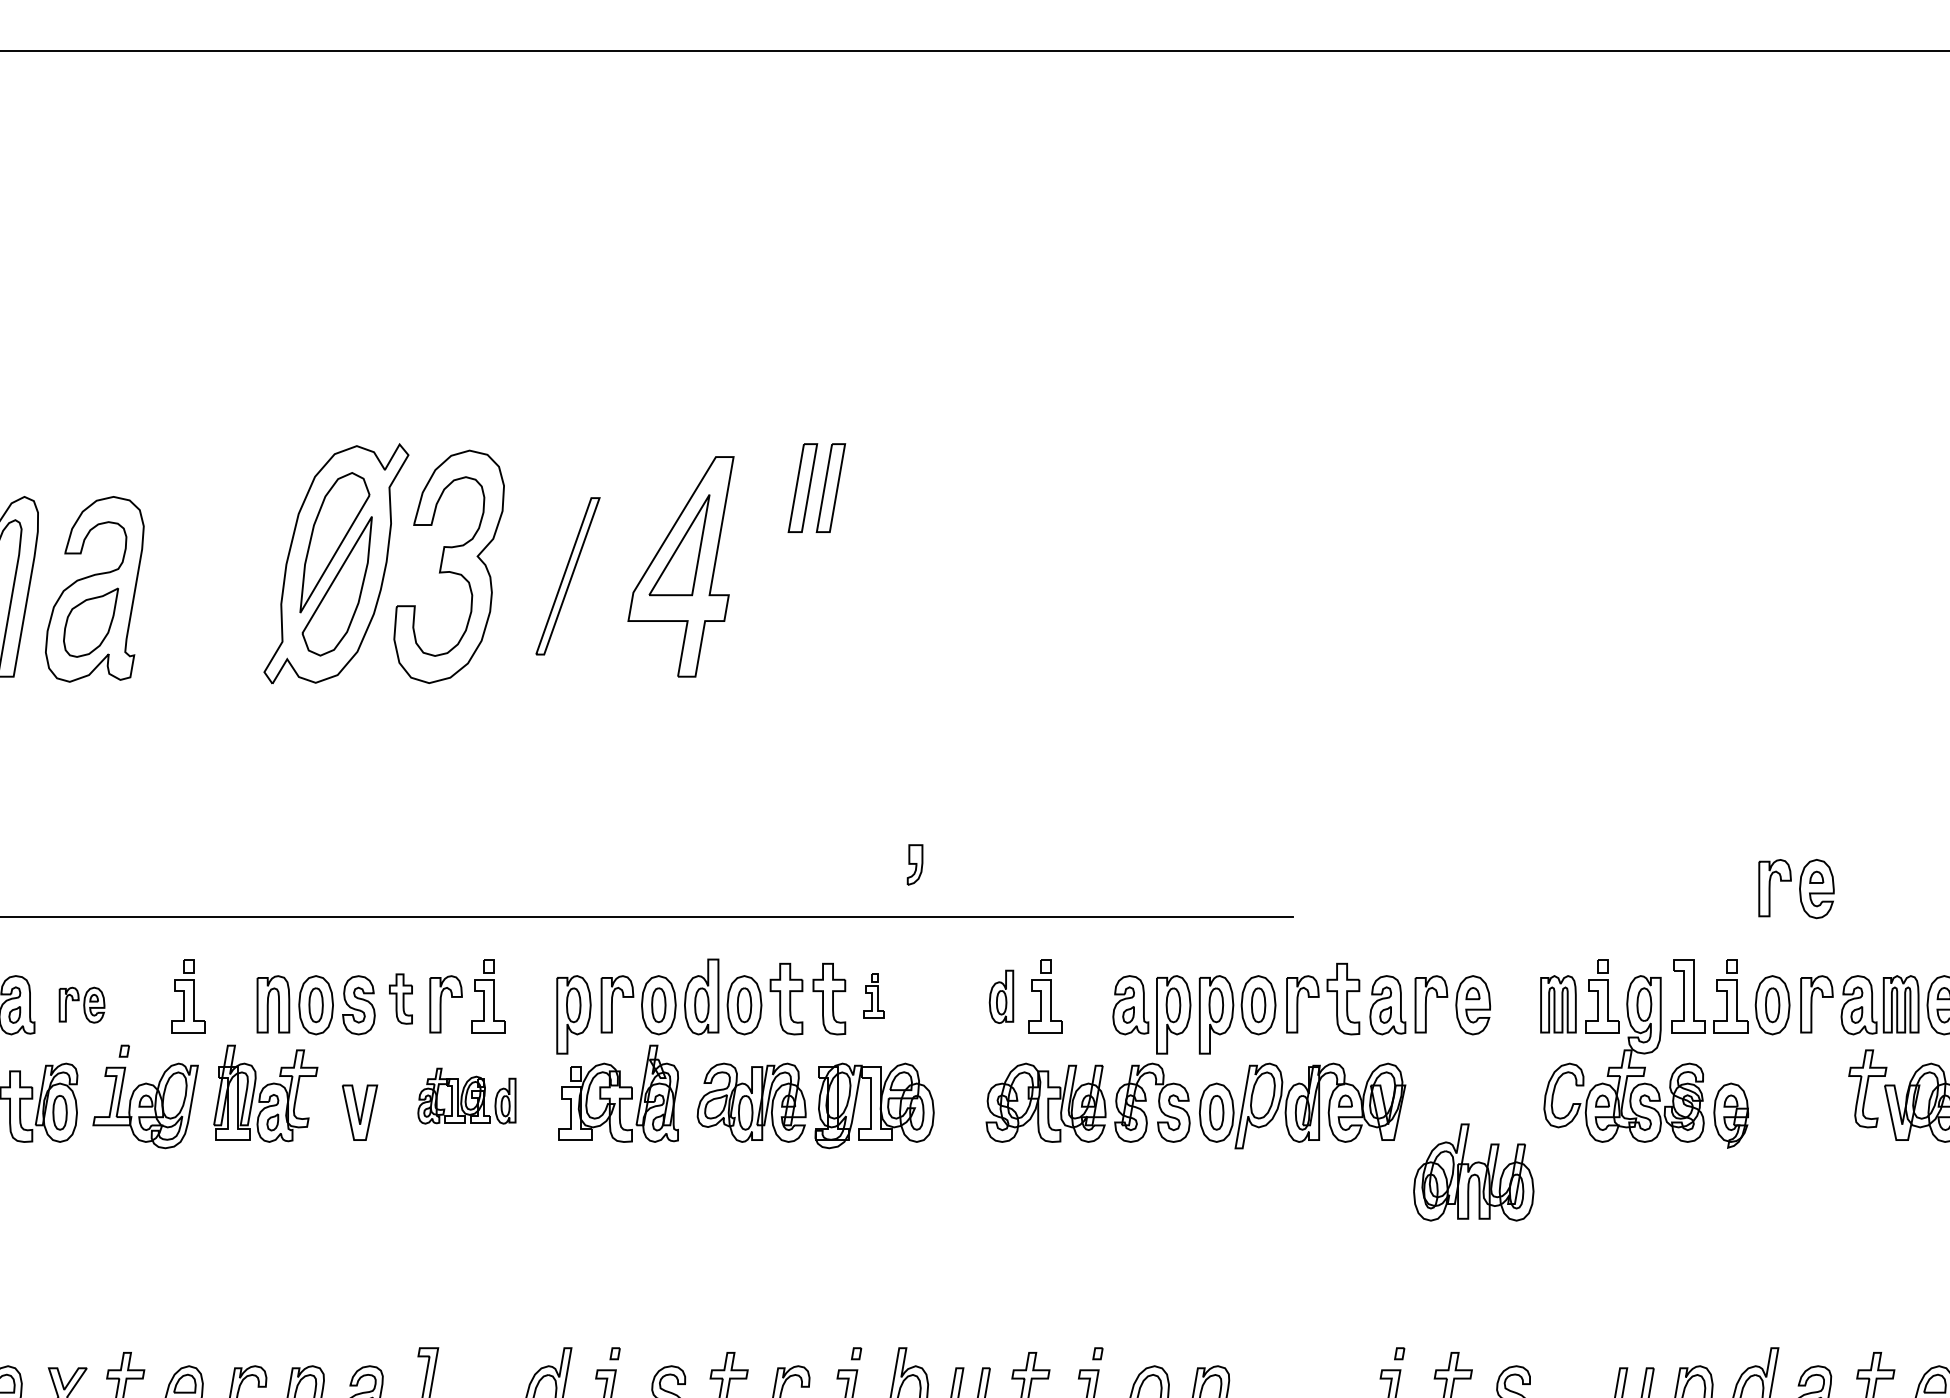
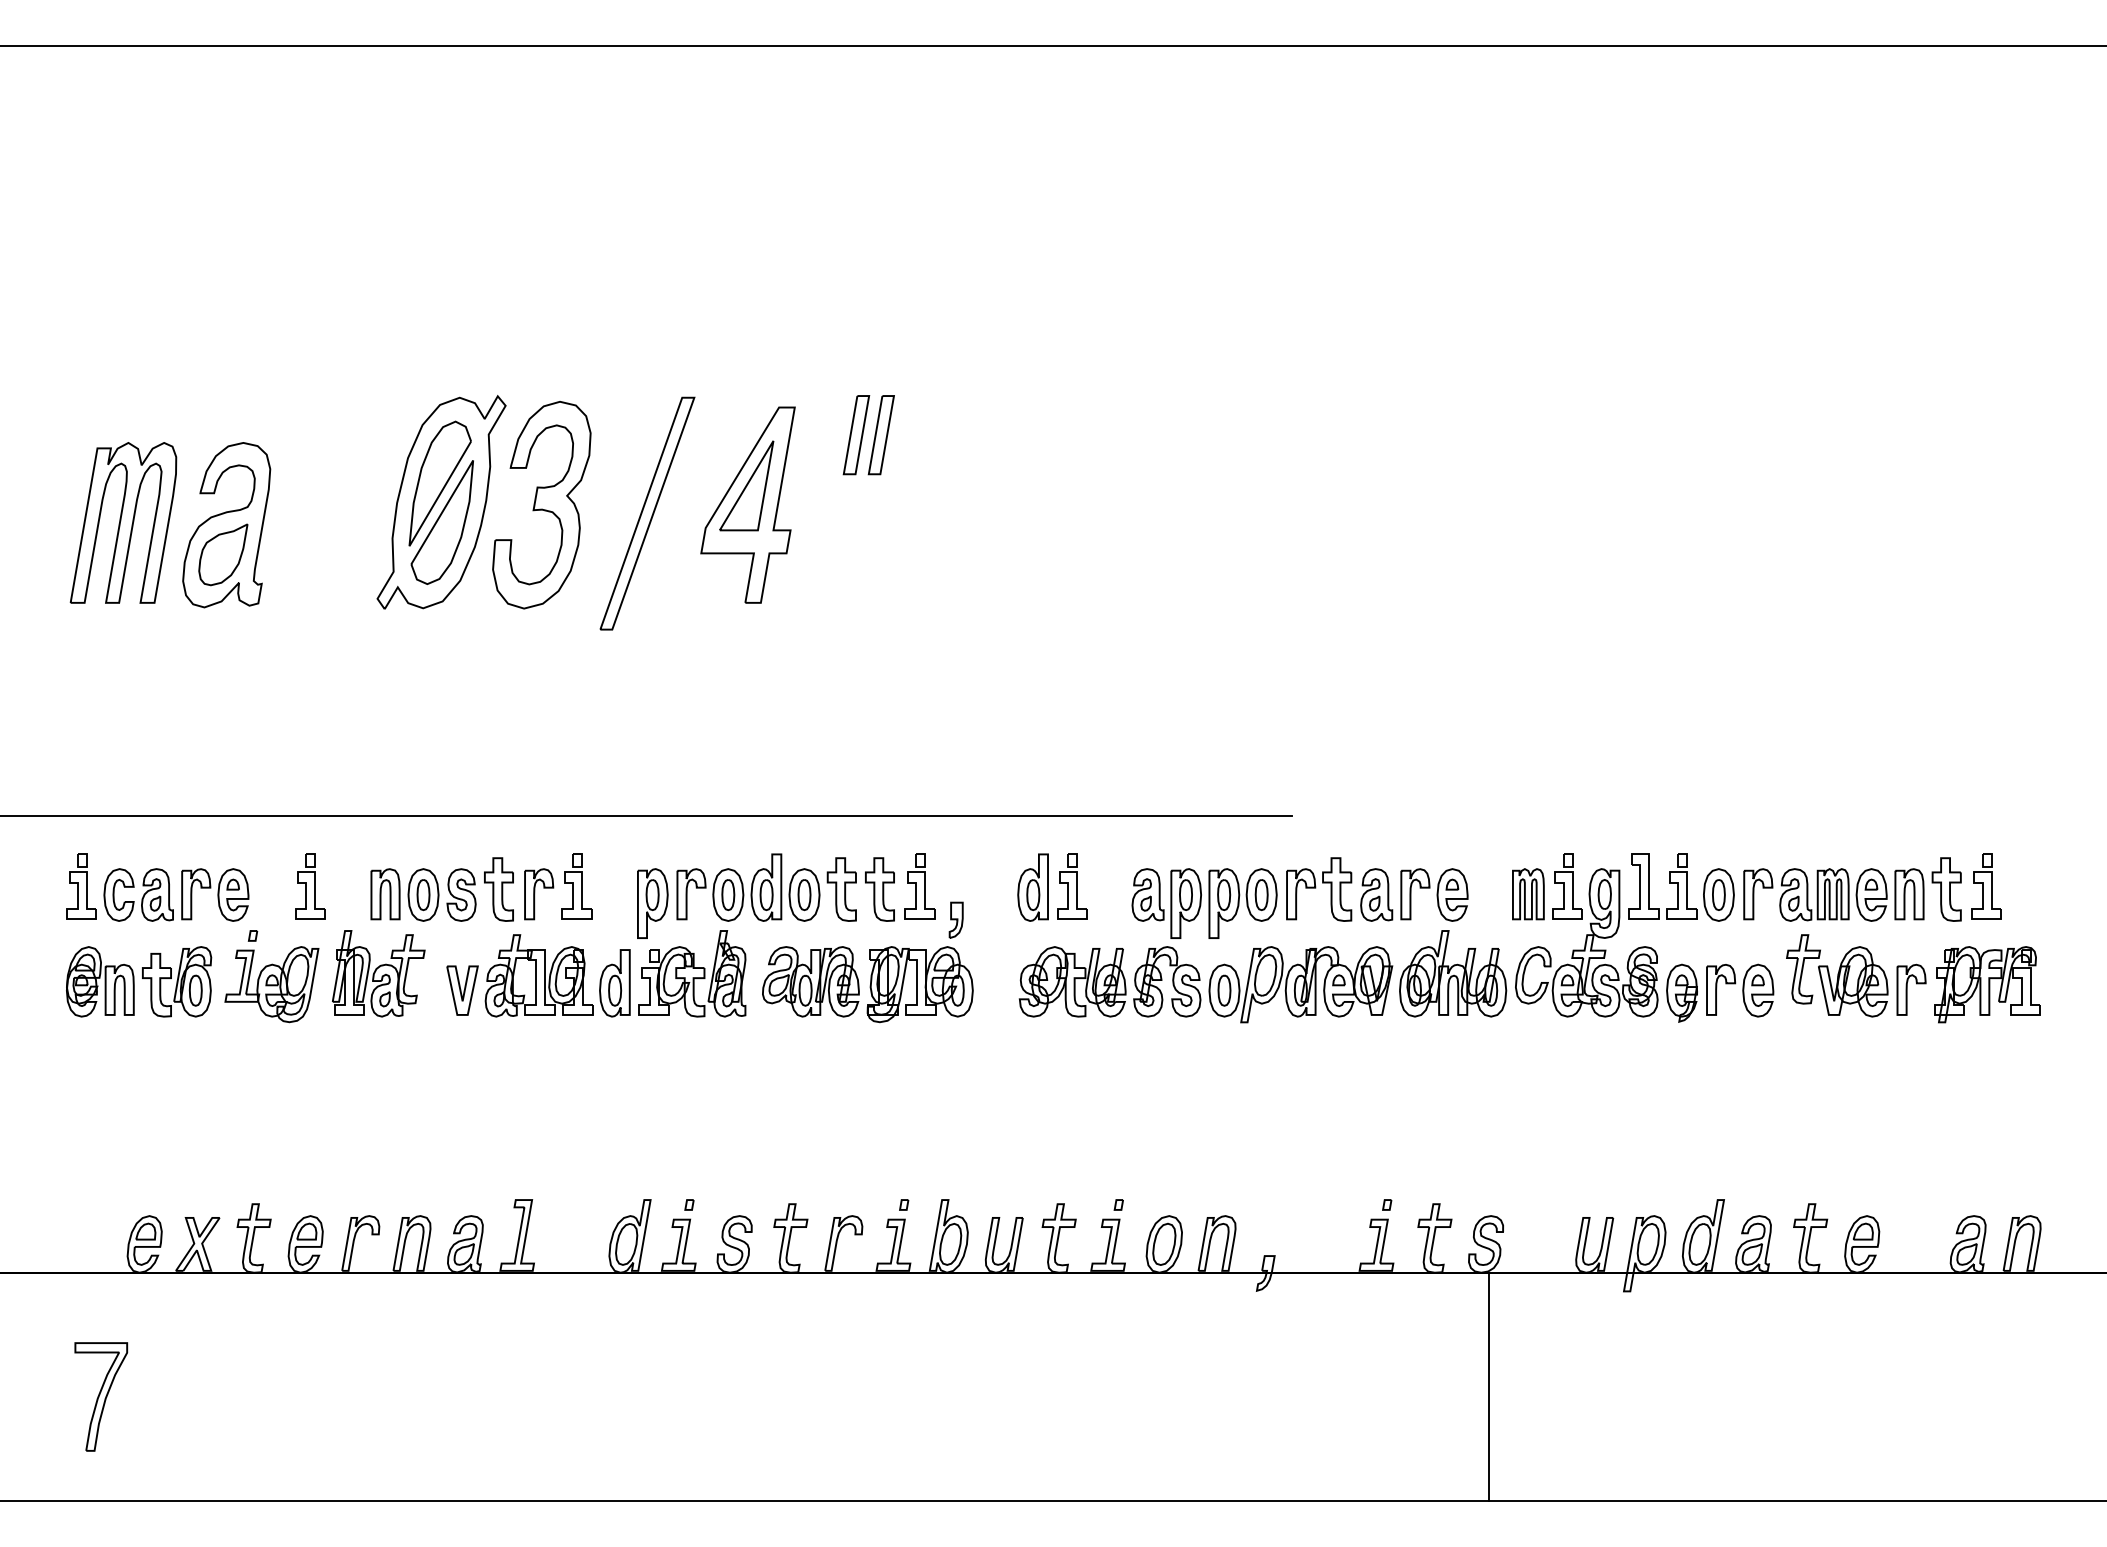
part: (567, 576) -> (647, 513), size x1.67
part: (914, 864) -> (955, 919), moved
part: (1796, 888) -> (1740, 990), moved
part: (873, 995) -> (919, 886), size x1.67
part: (1000, 996) -> (1032, 887), size x1.43
part: (400, 999) -> (498, 889), size x1.43
part: (82, 1004) -> (215, 894), size x1.67
part: (466, 1095) -> (557, 975), size x1.67
part: (1474, 1172) -> (1453, 973), moved

